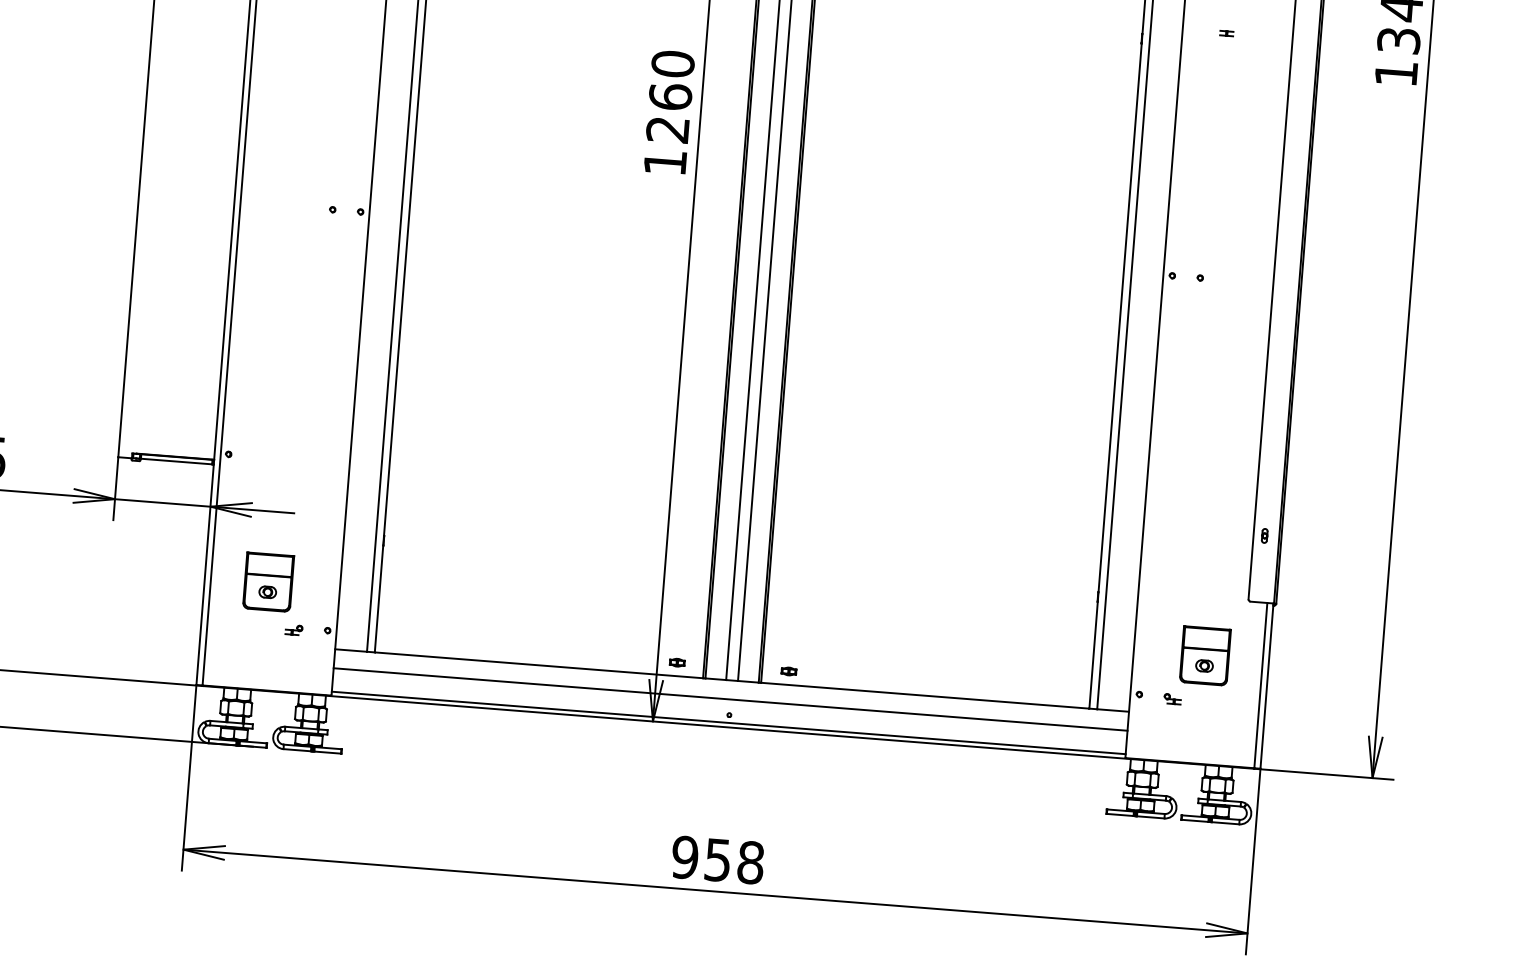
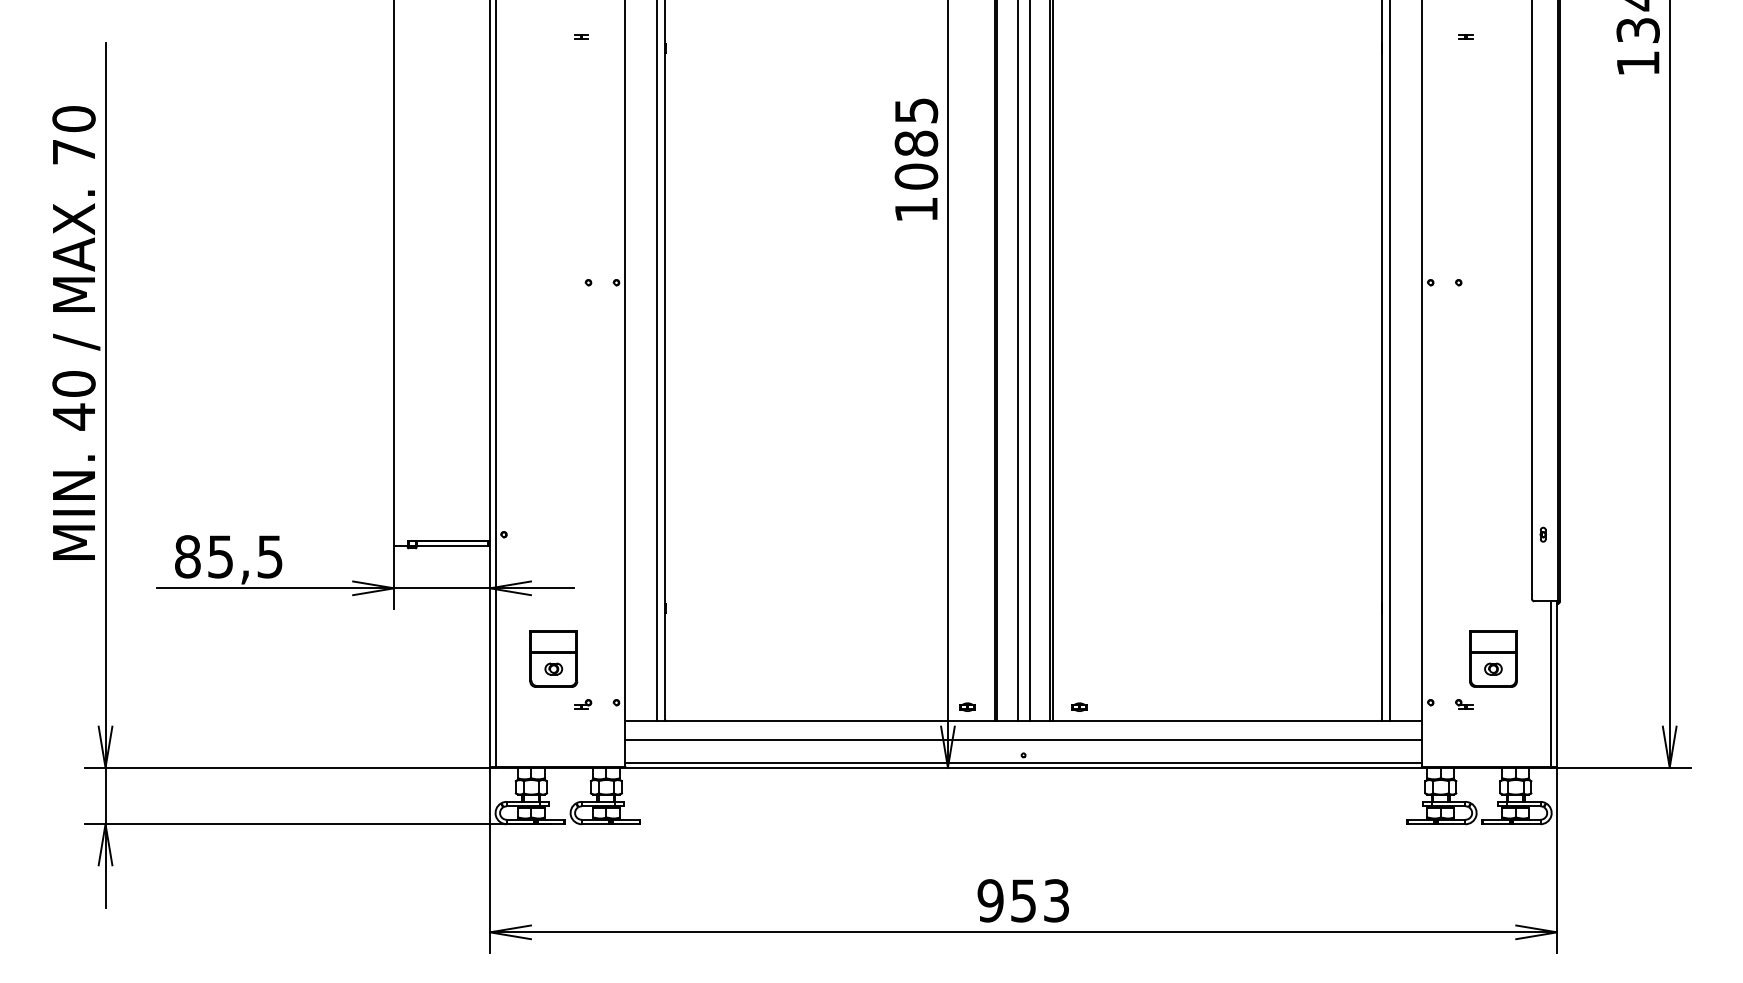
text: (670, 96) -> (916, 143), 1260 -> 1085
text: (750, 862) -> (1056, 900), 958 -> 953

